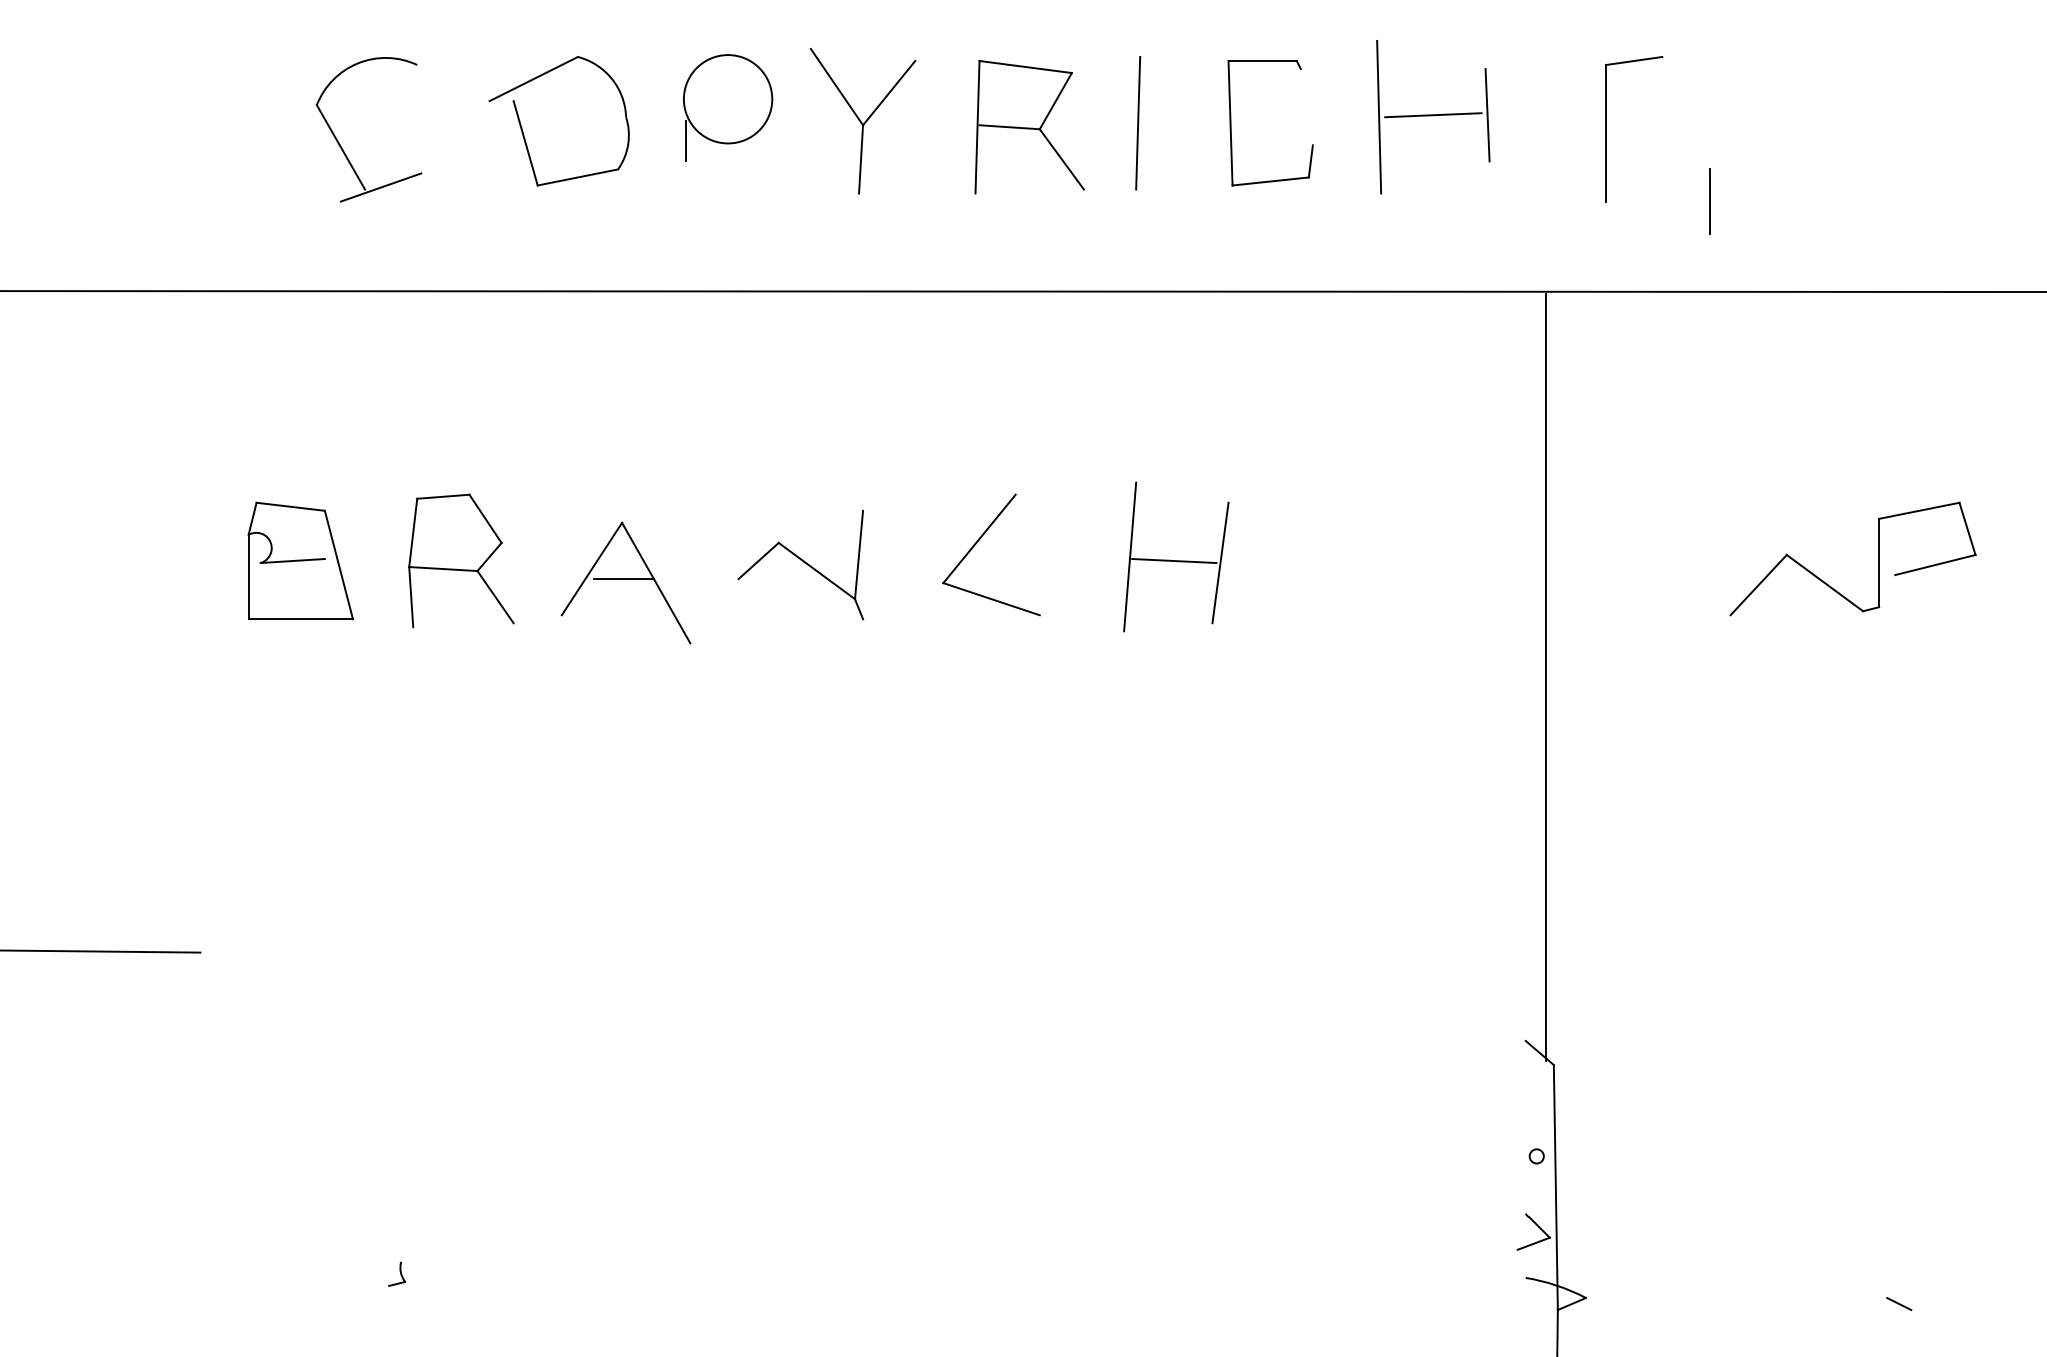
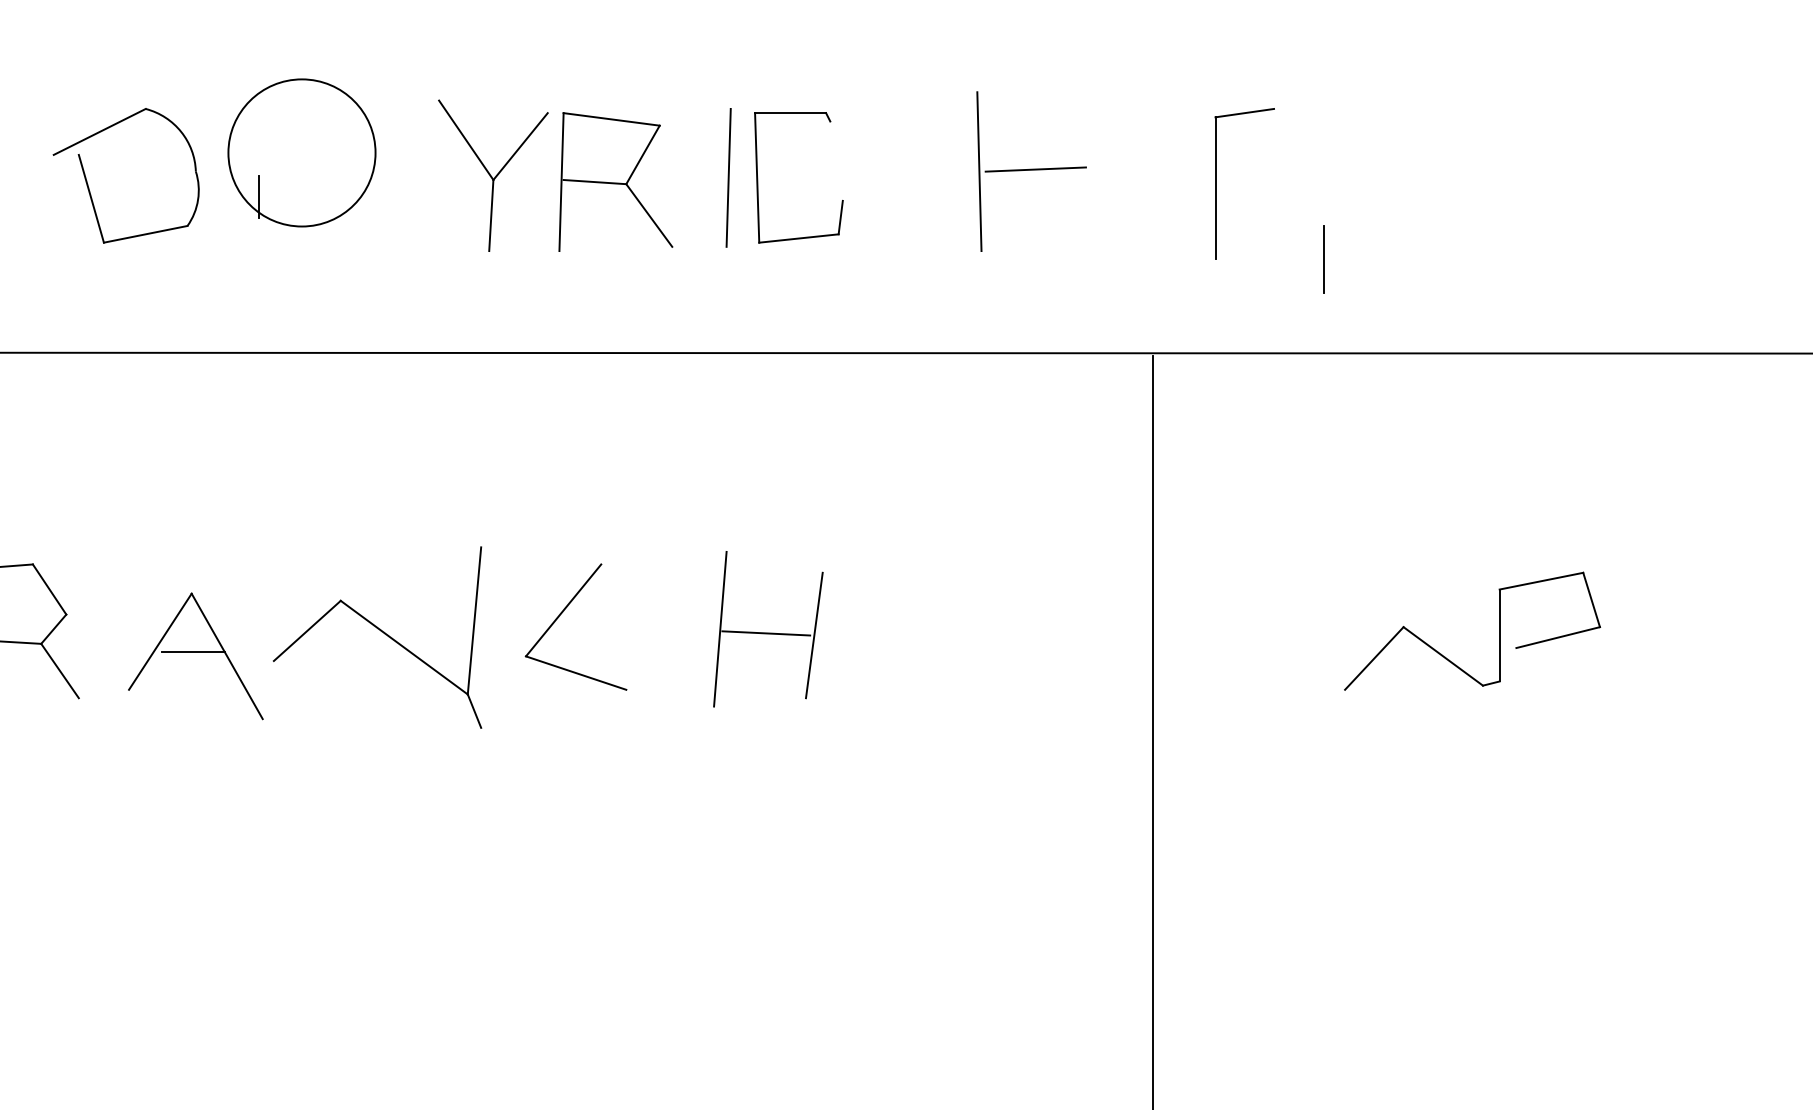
circle: (727, 99) -> (301, 153), size x1.6
line: (1487, 115) -> (1092, 169), removed
part: (862, 121) -> (492, 176), moved
part: (1231, 123) -> (758, 178), moved
part: (800, 564) -> (377, 637), size x1.6

